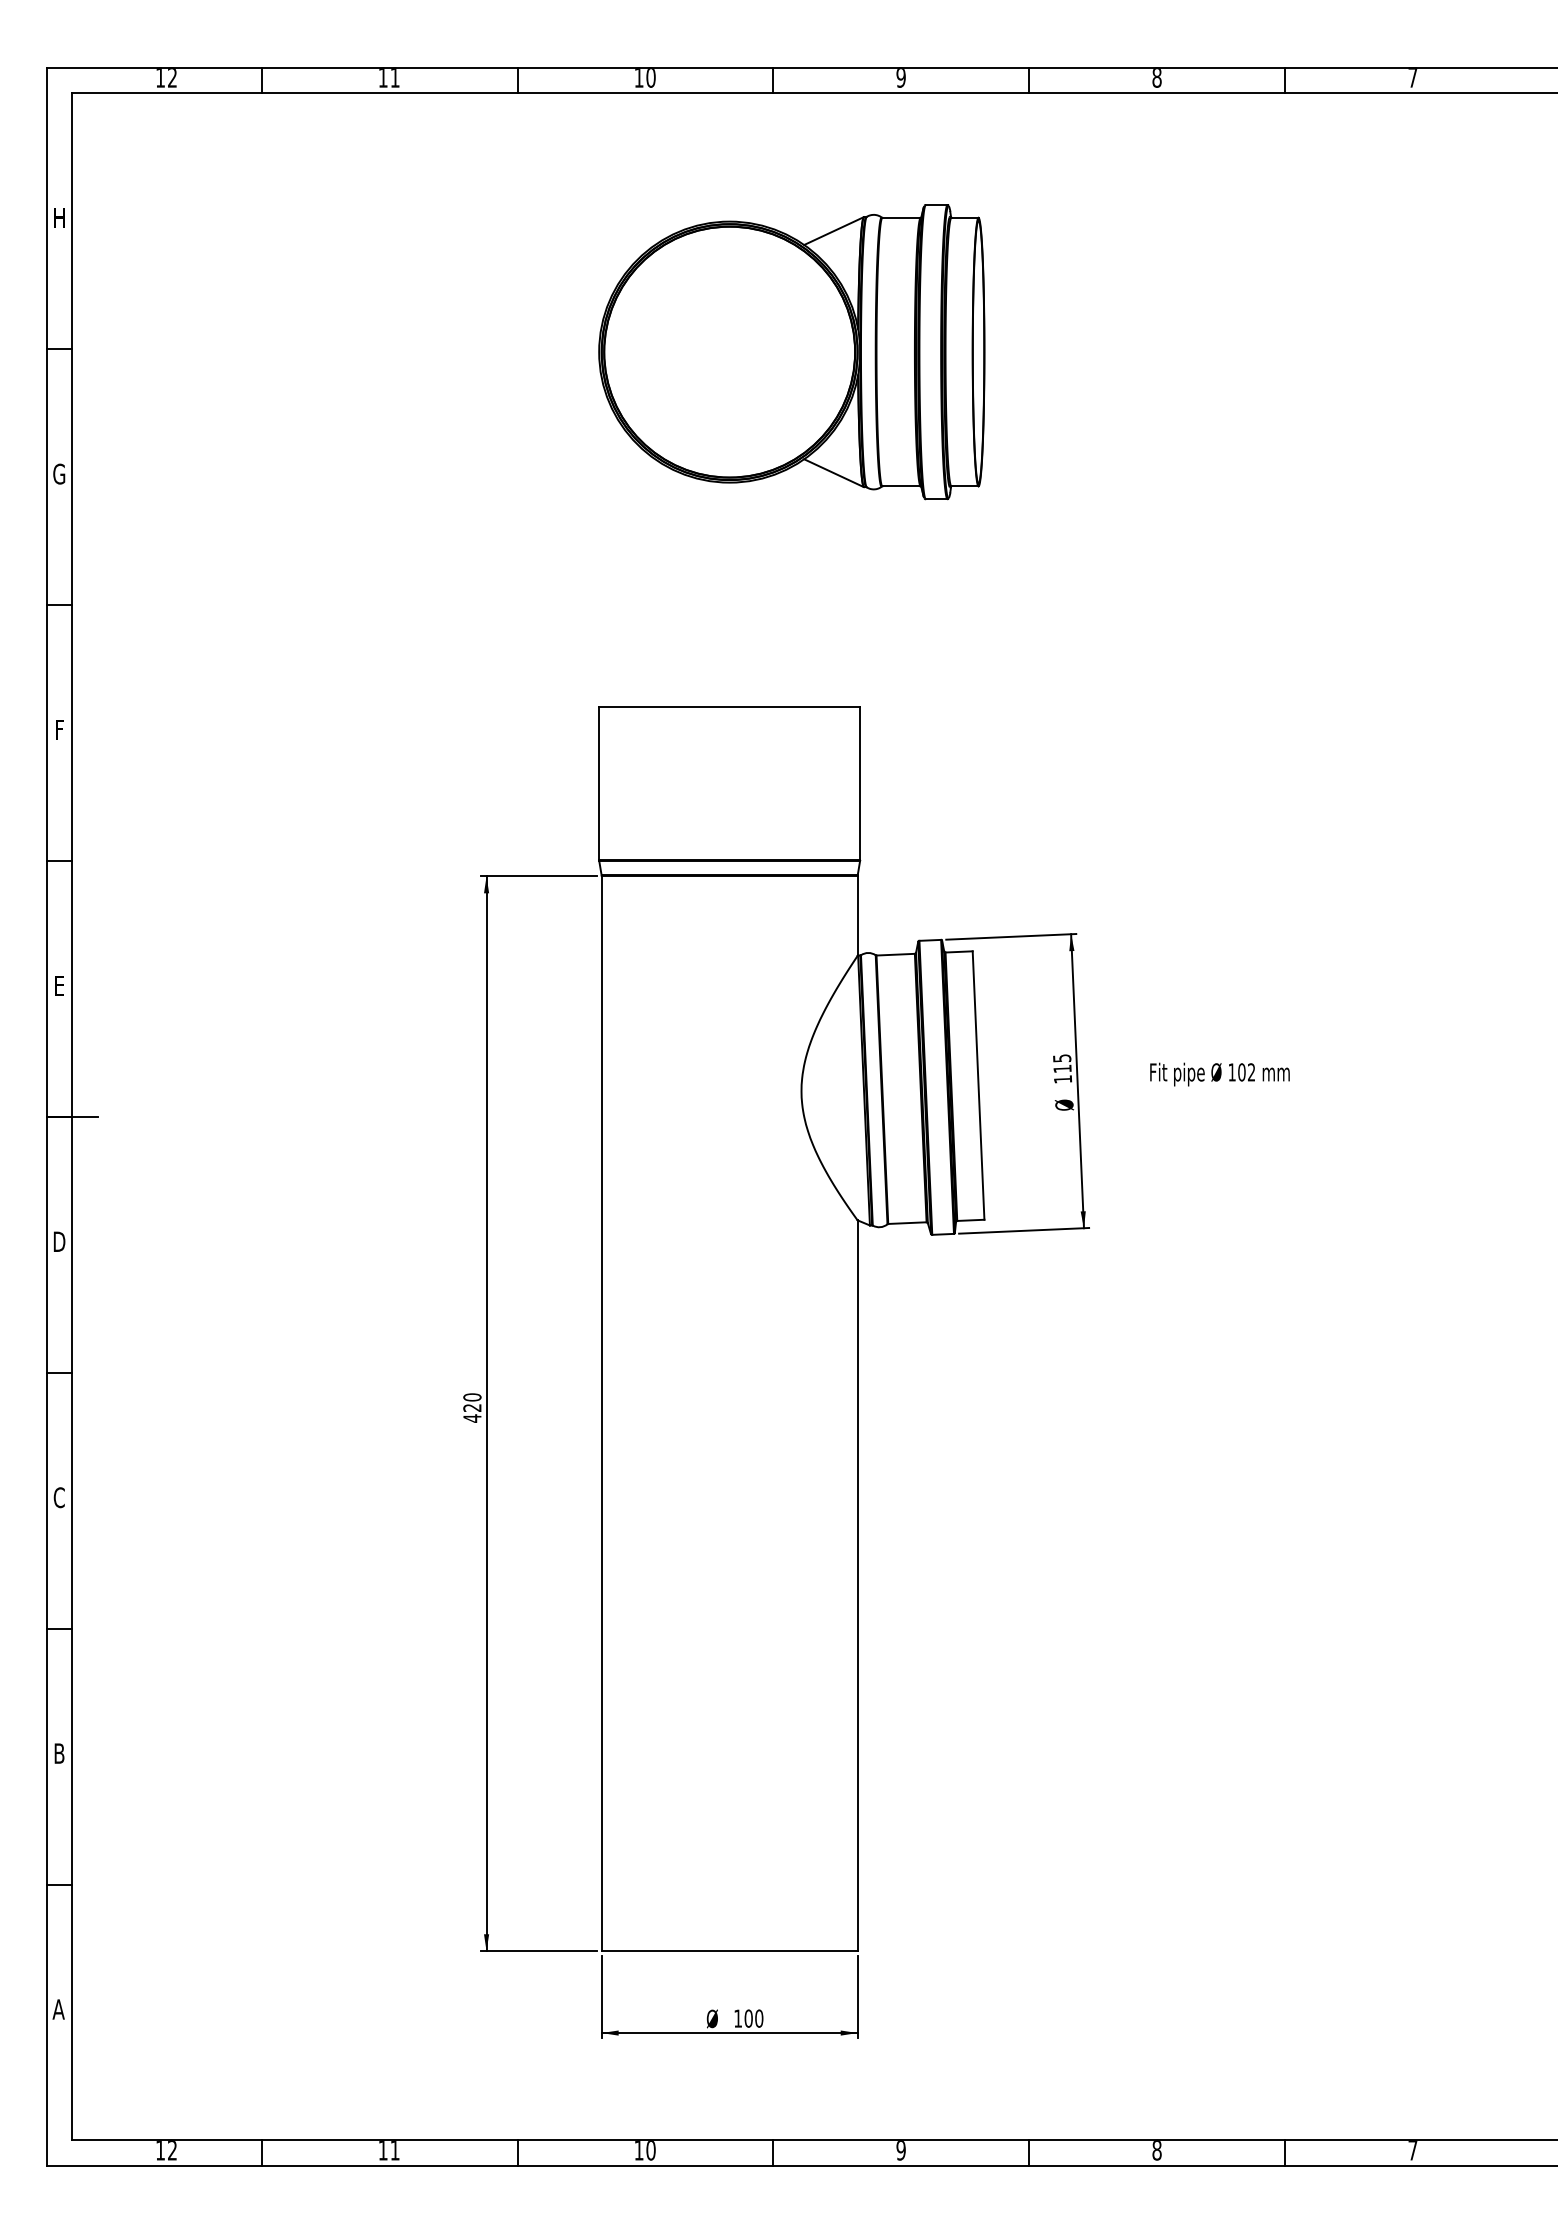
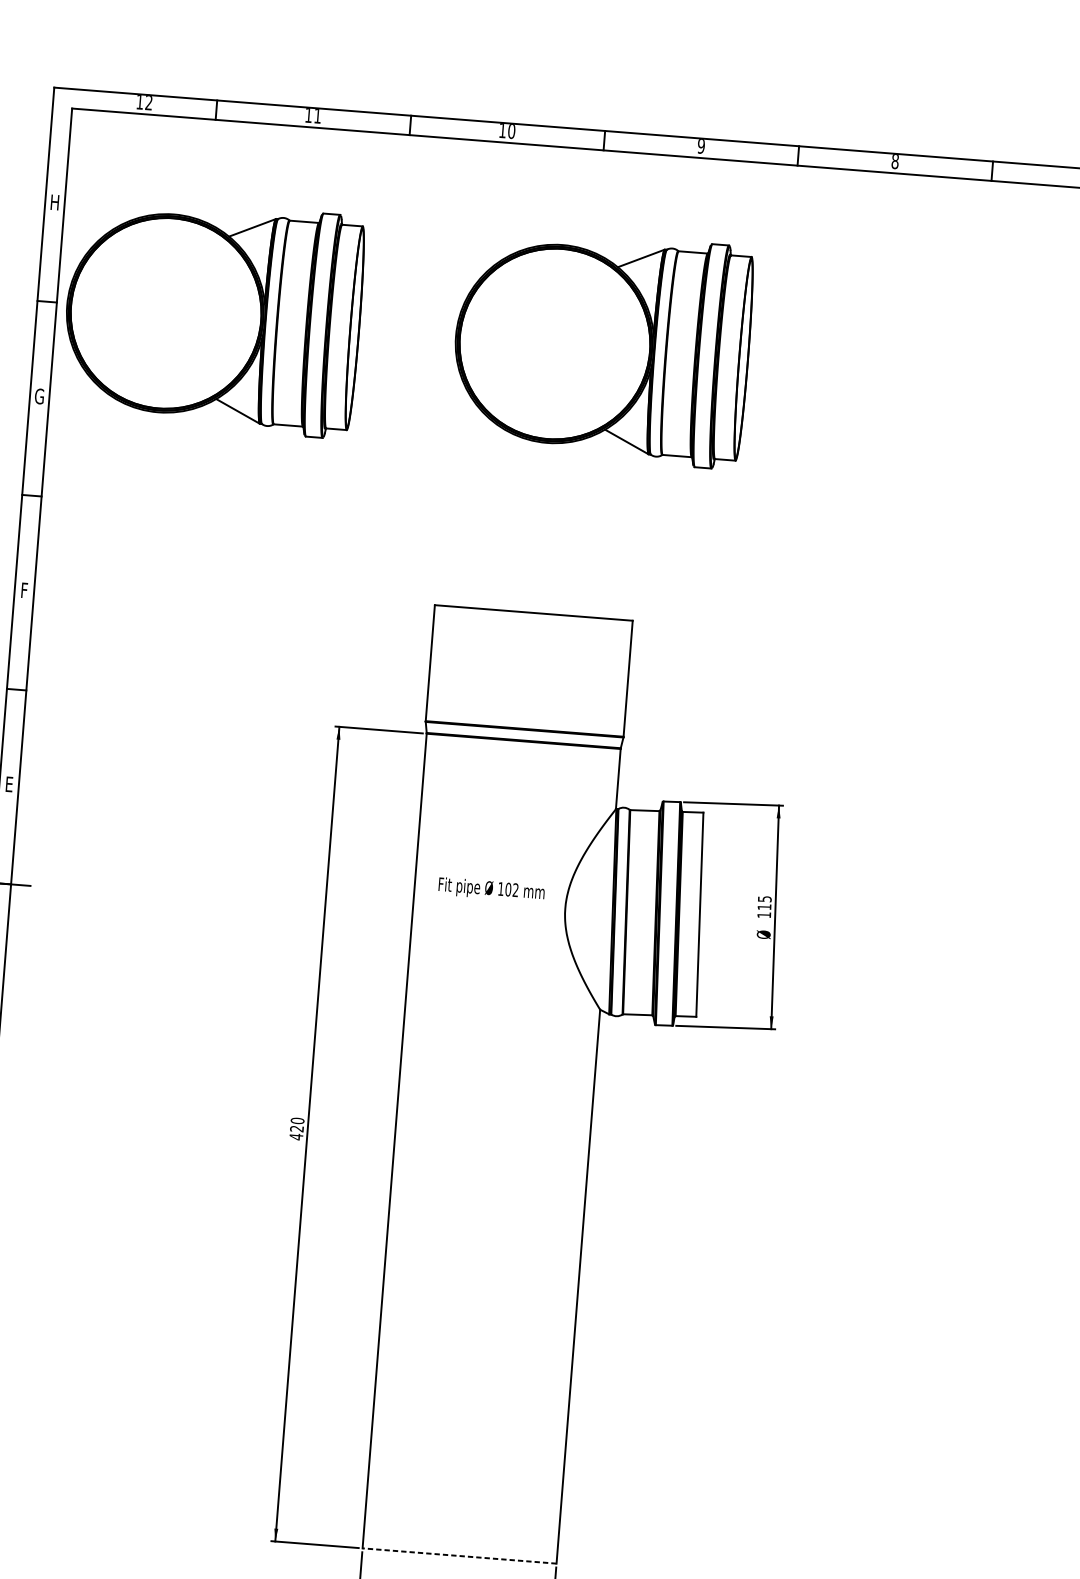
part: (278, 352) -> (212, 317), added
text: (1219, 1074) -> (491, 889), moved
line: (729, 1951) -> (459, 1556), solid -> dashed

